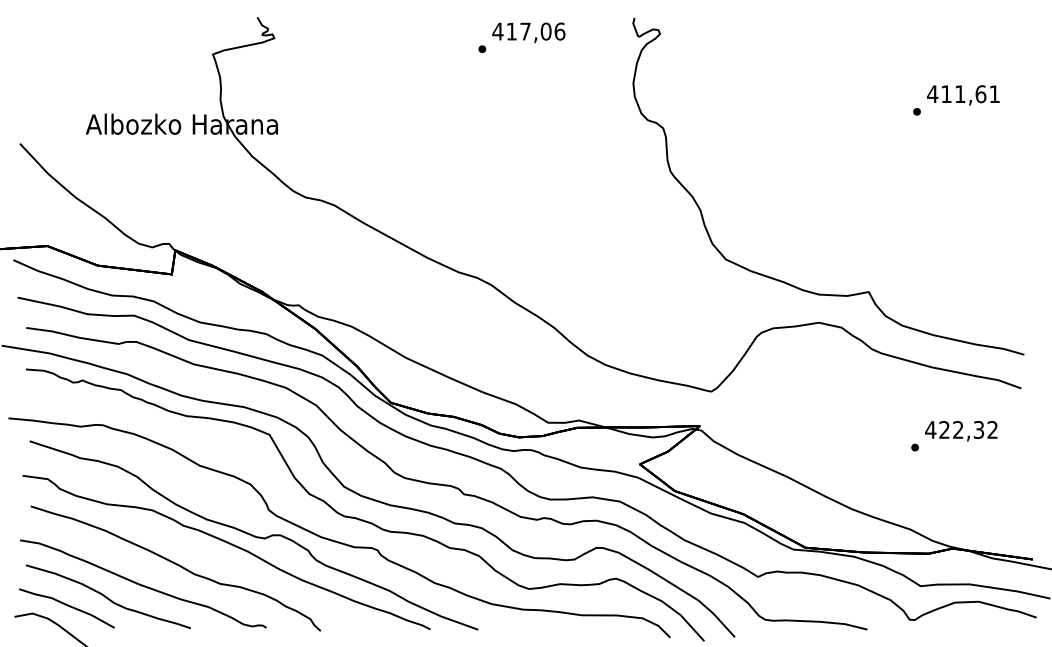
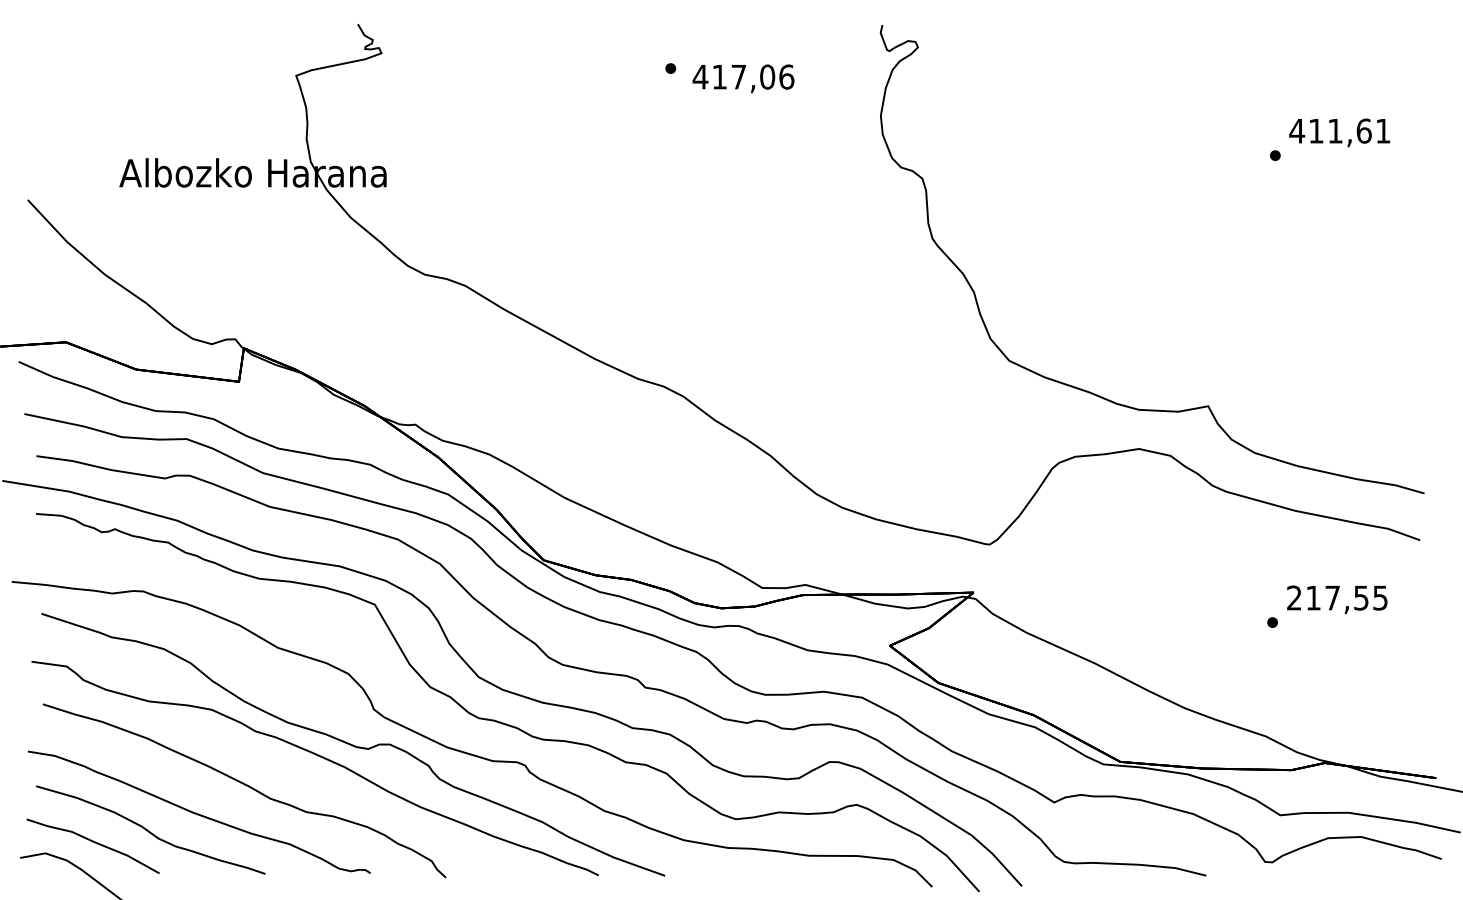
text: (528, 32) -> (743, 78), moved
text: (961, 429) -> (1336, 597), 422,32 -> 217,55

